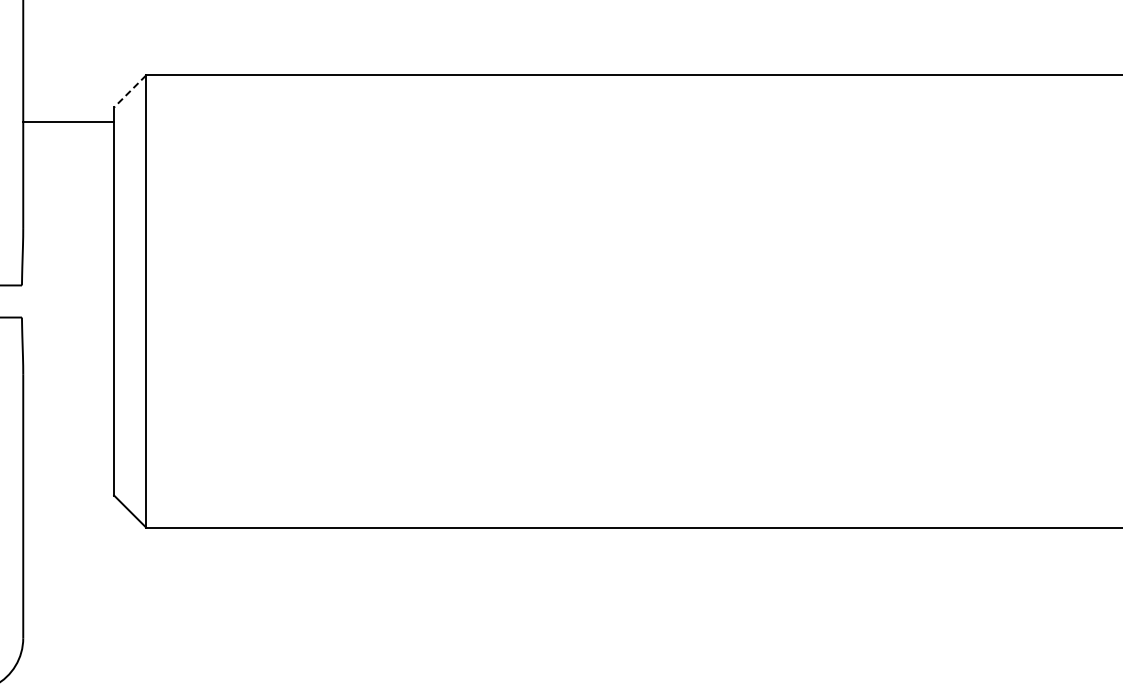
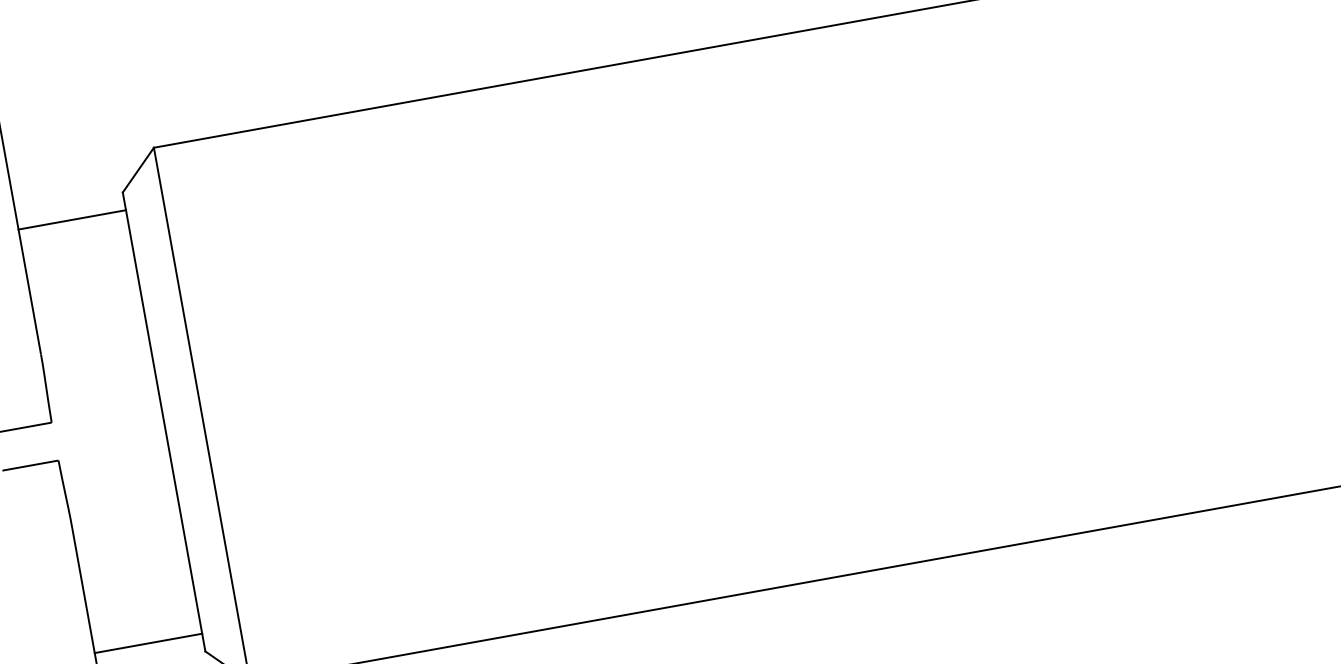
line: (130, 91) -> (138, 170), dashed -> solid
line: (68, 480) -> (148, 643), added

